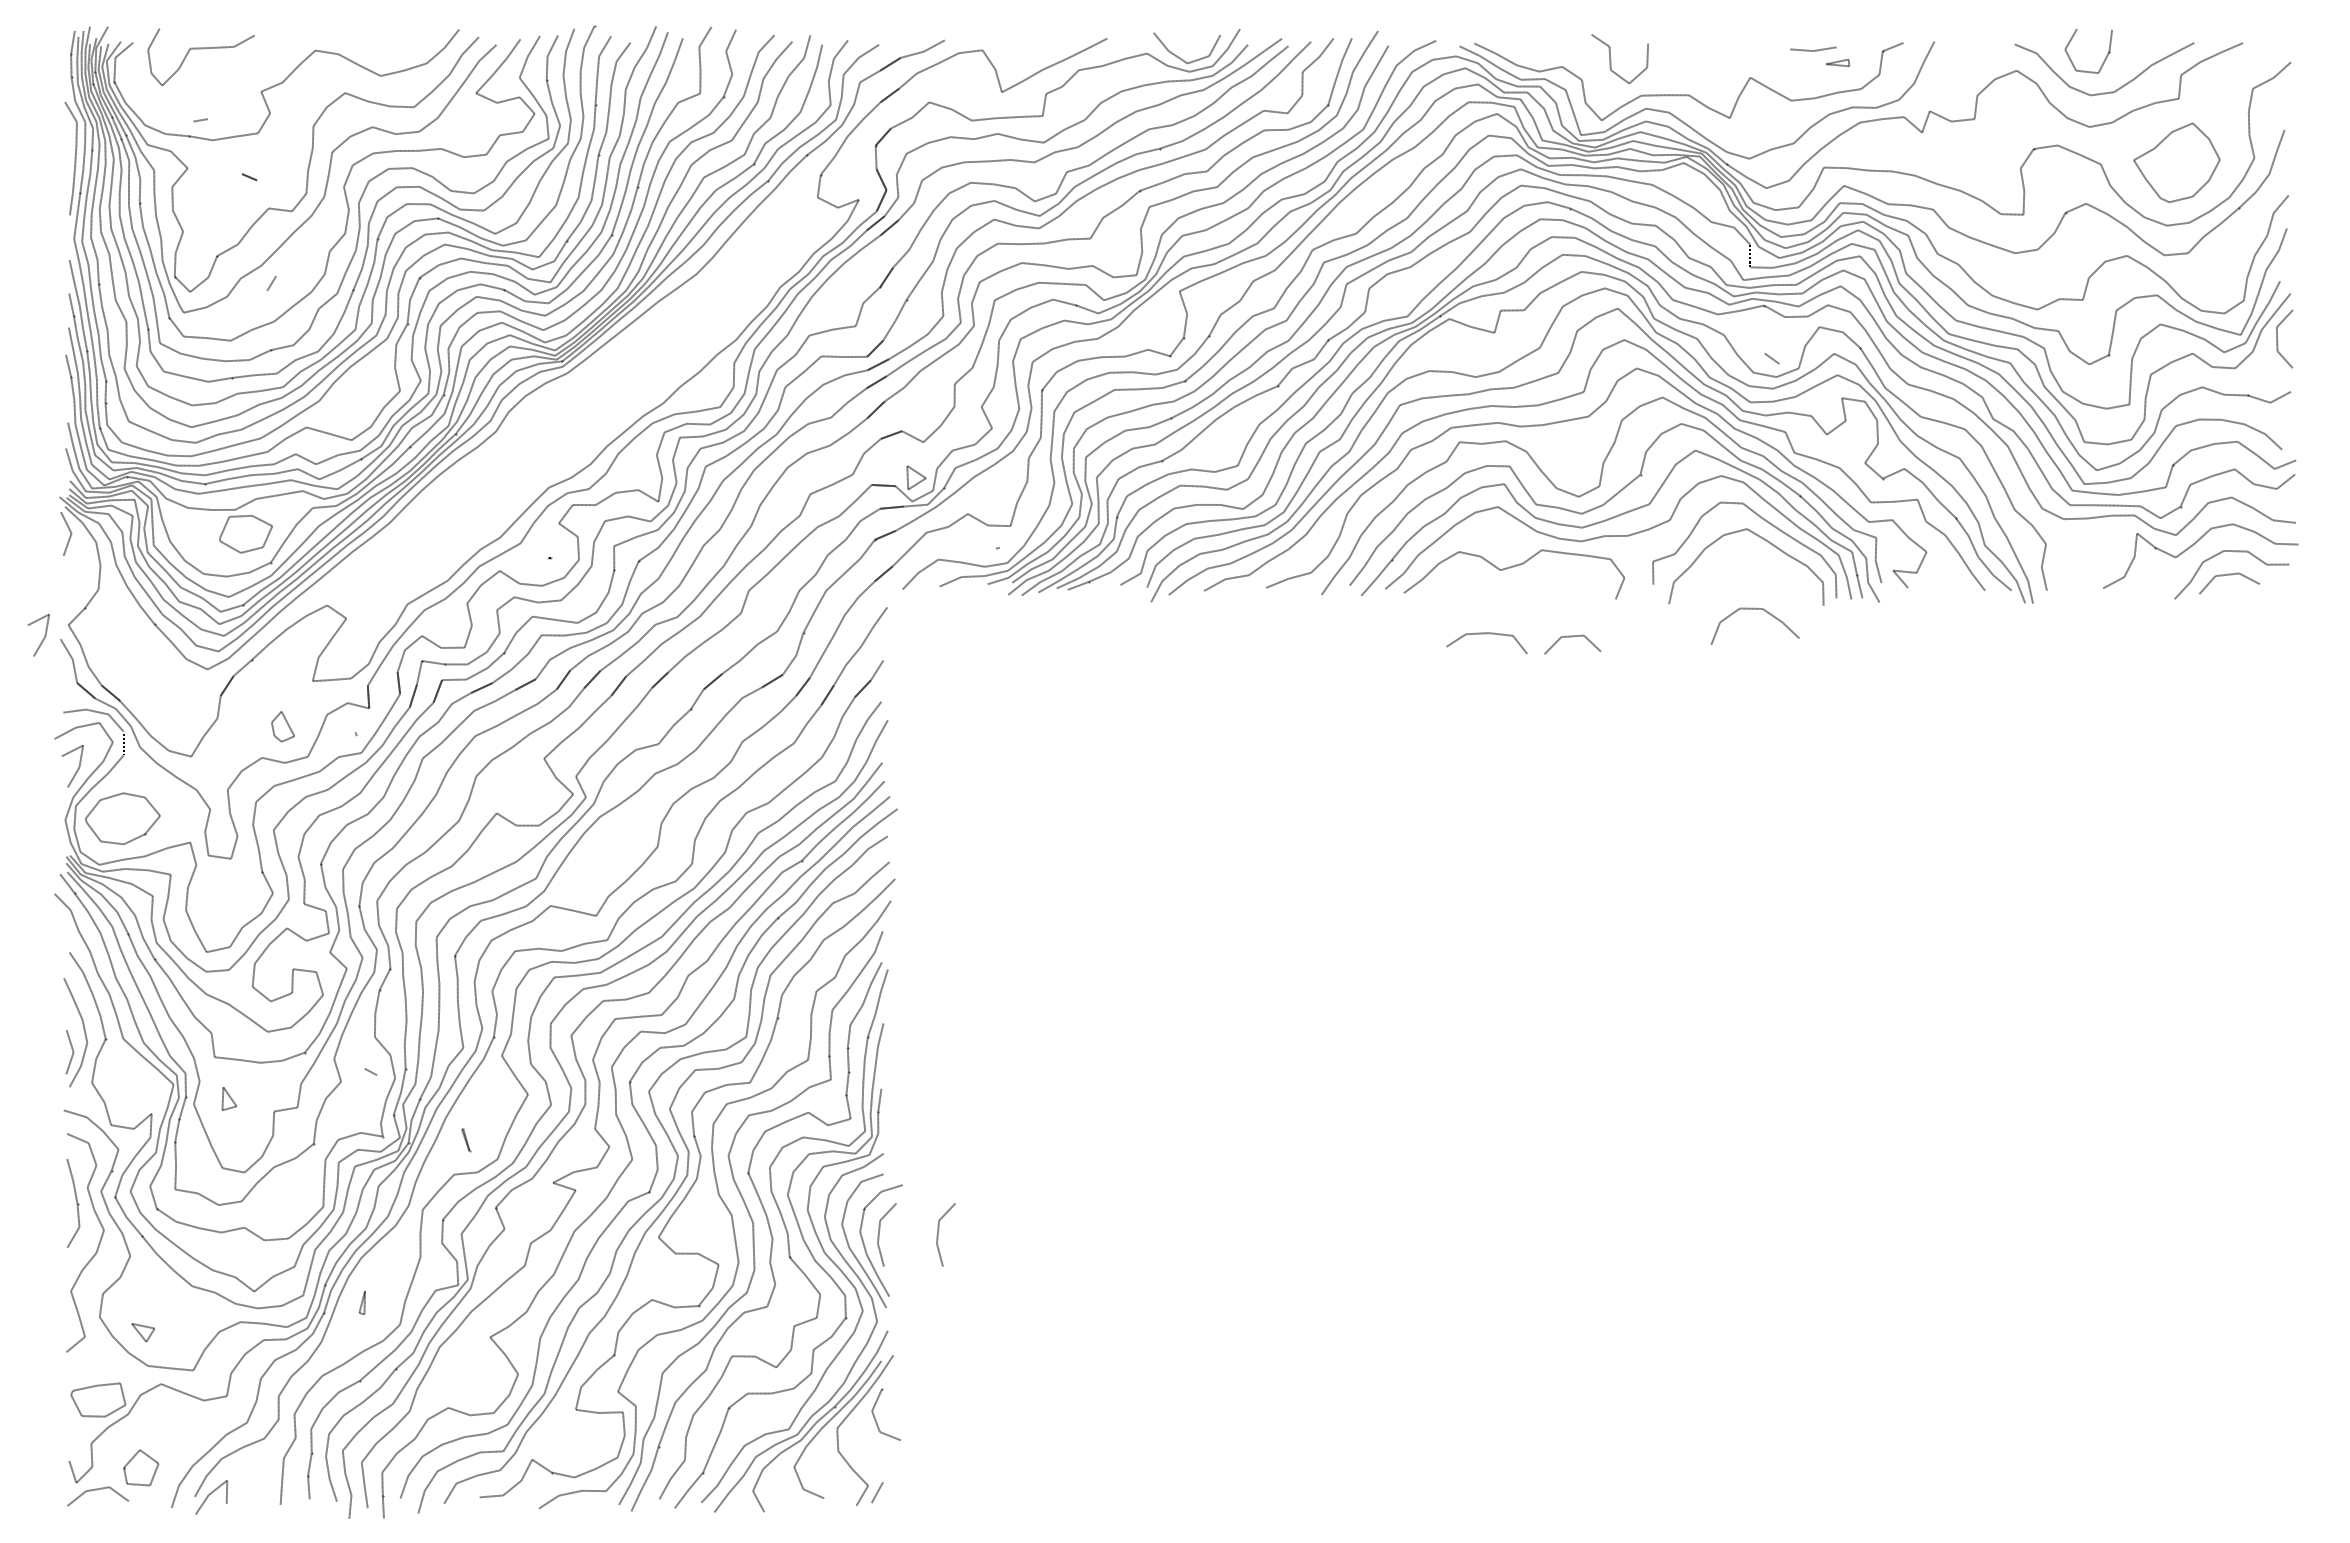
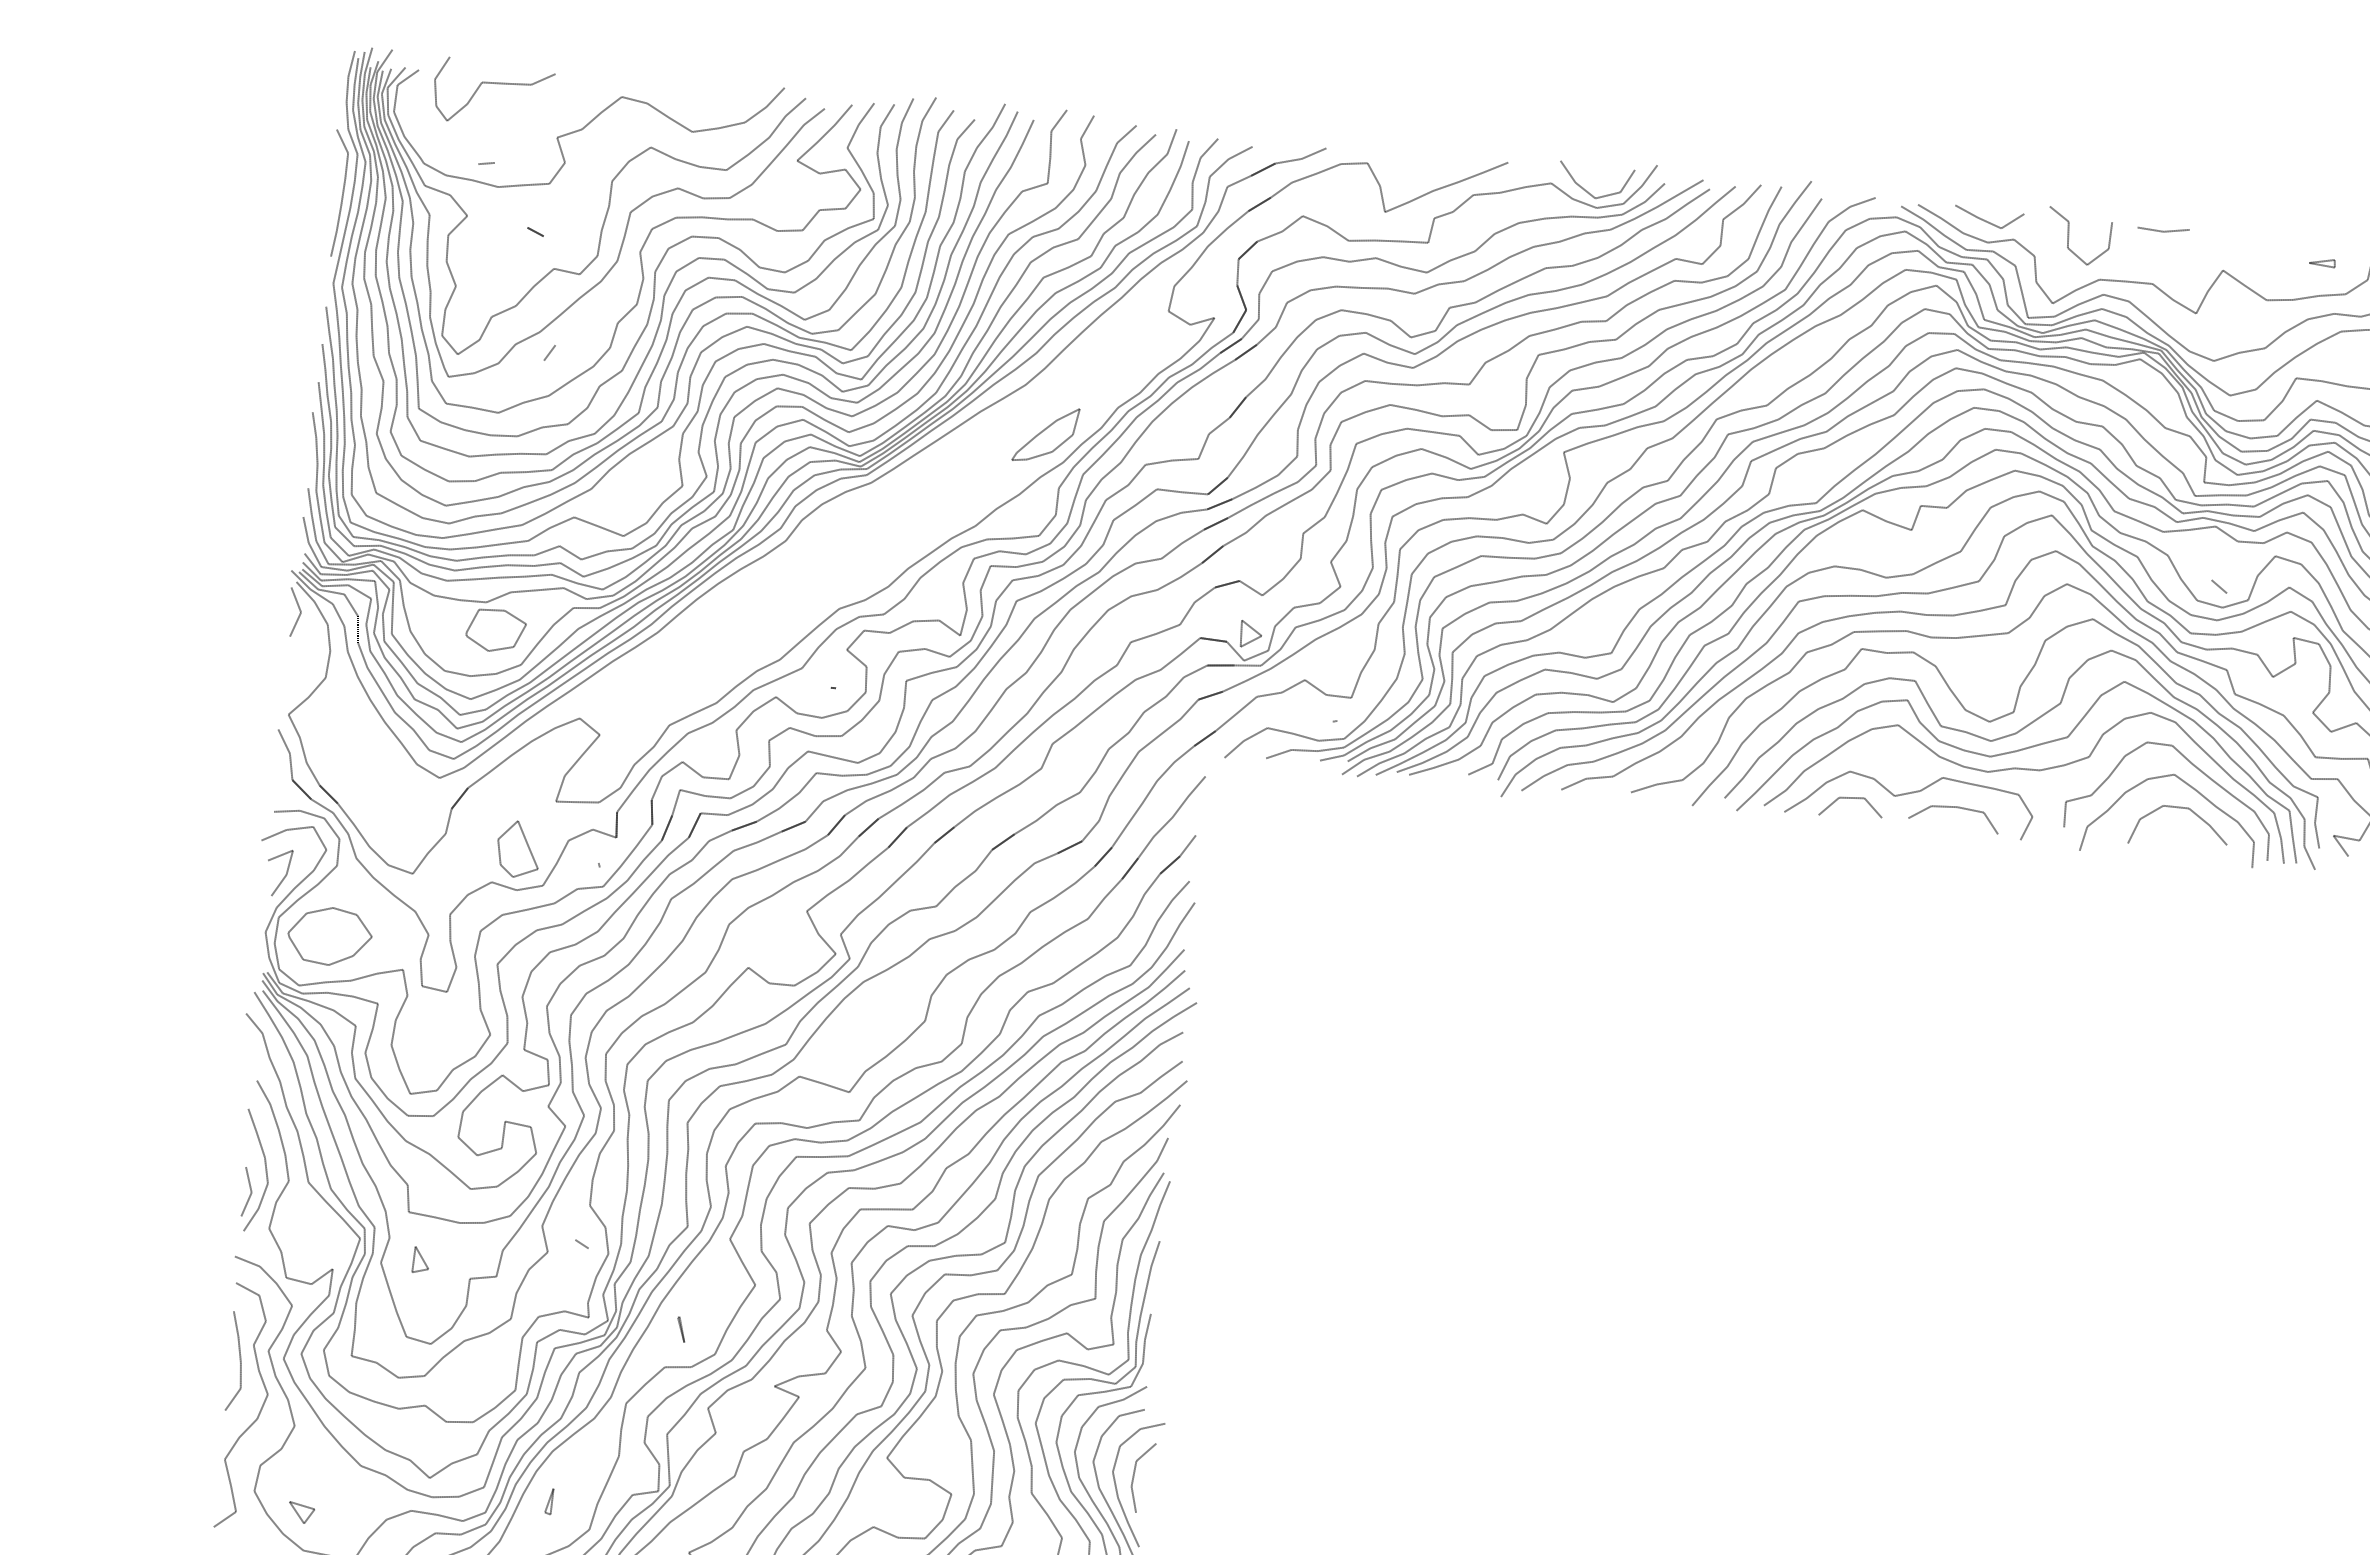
line: (1813, 50) -> (2163, 231), moved
line: (1538, 52) -> (1988, 221), added
part: (718, 316) -> (1045, 434), added
curve: (1754, 609) -> (2179, 808), moved
line: (1486, 634) -> (1954, 808), moved
line: (43, 637) -> (259, 725), removed
line: (1572, 637) -> (1851, 799), moved
part: (282, 726) -> (517, 849), size x1.67
line: (938, 1234) -> (1200, 1482), removed

